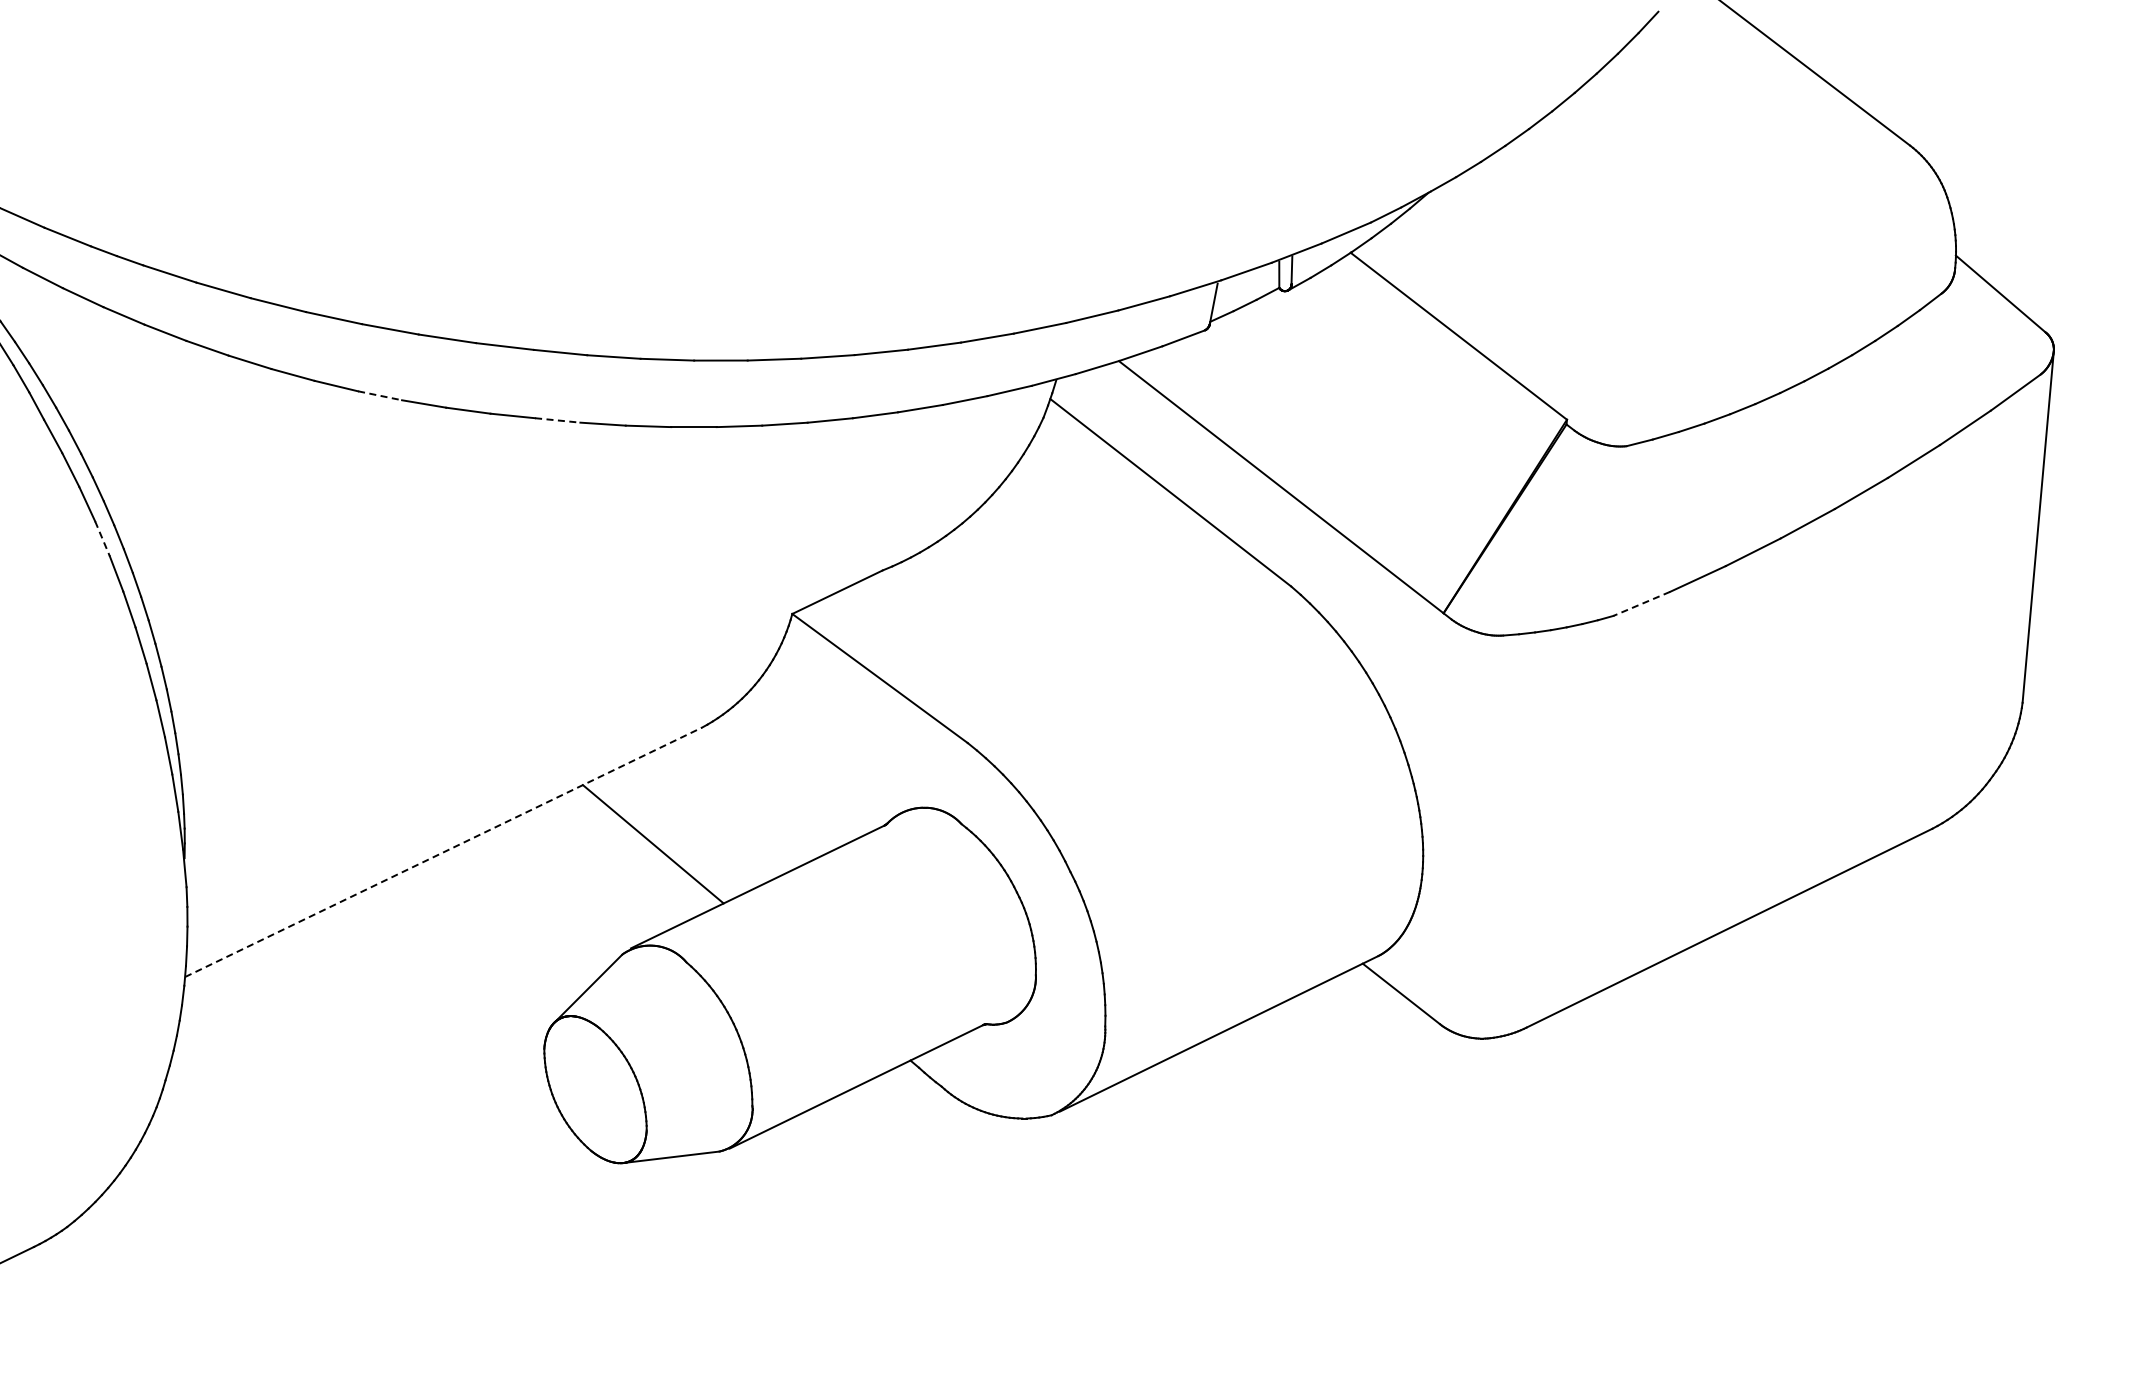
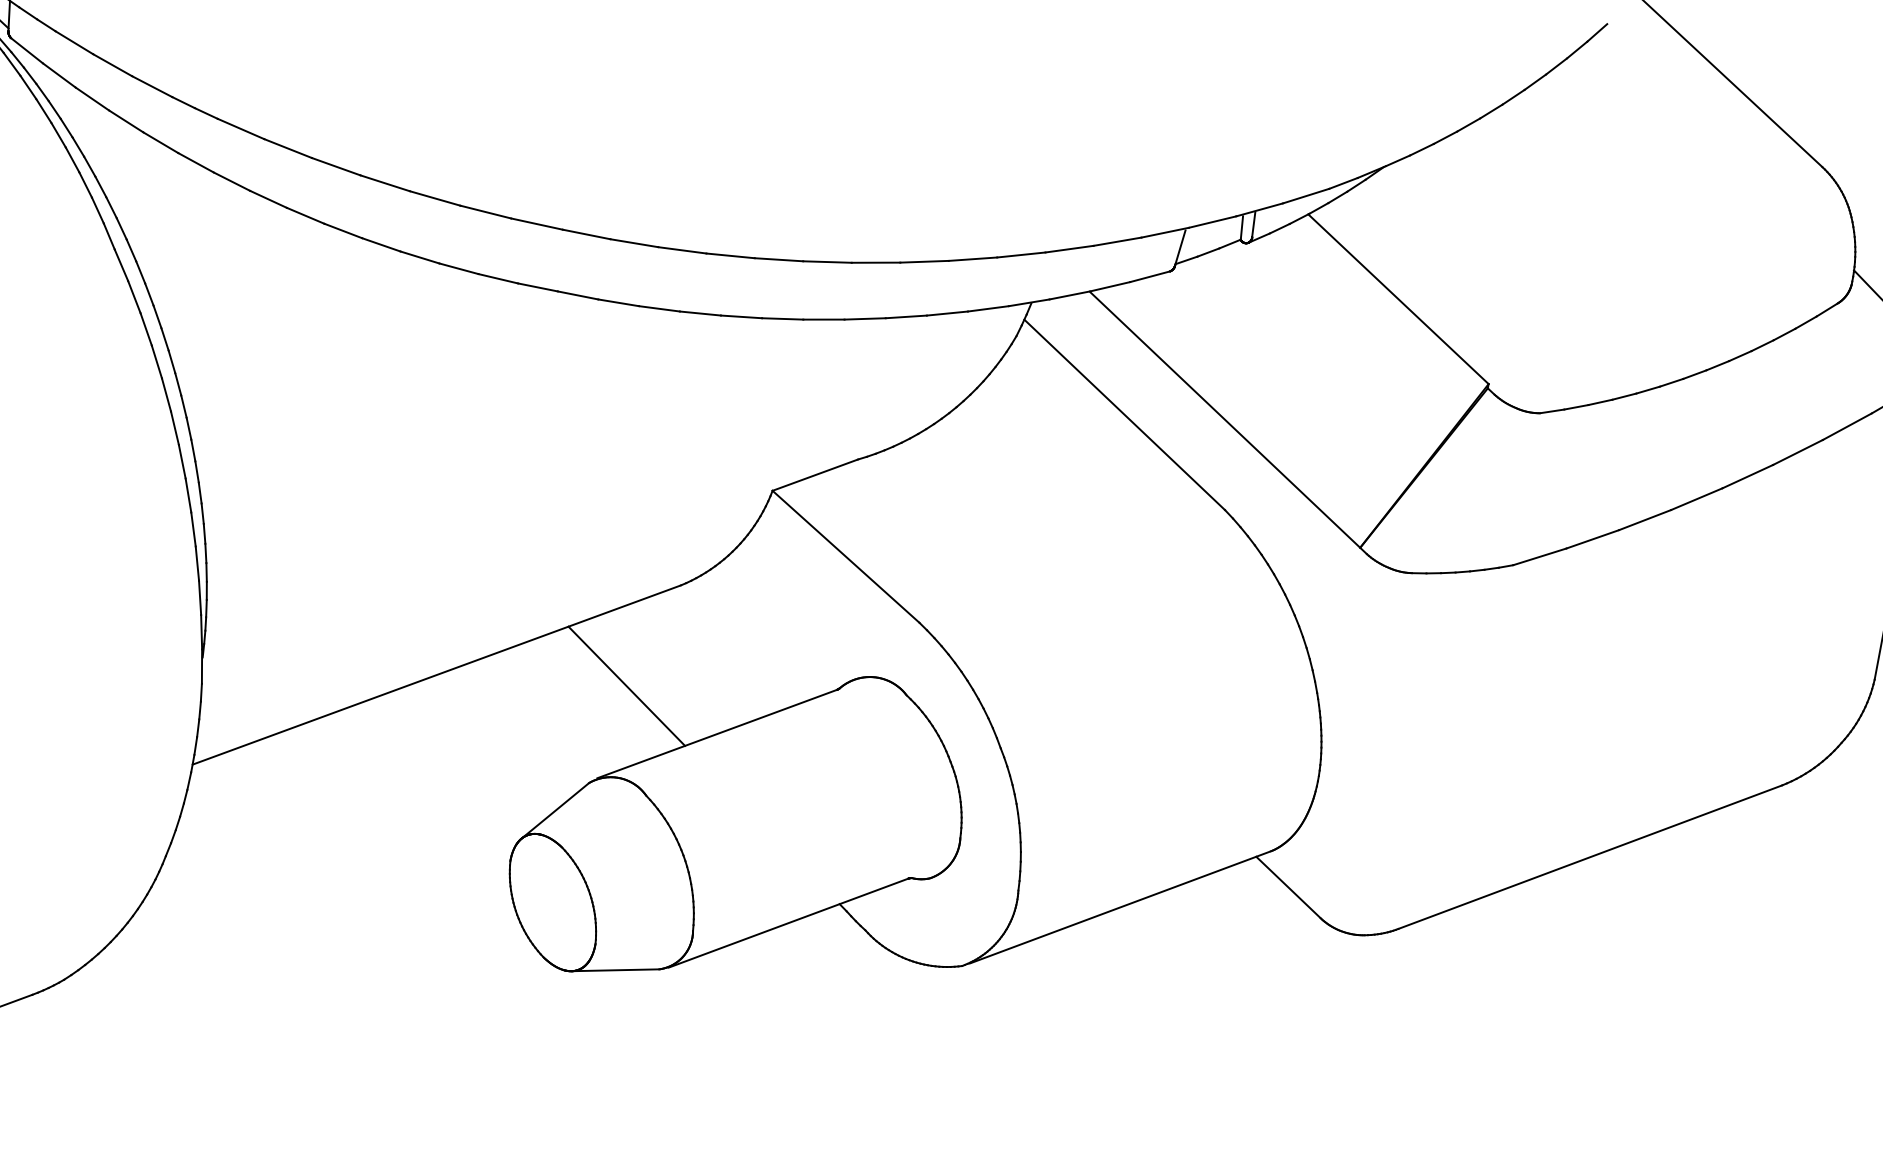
line: (380, 395) -> (420, 257), dashed -> solid
line: (557, 420) -> (577, 295), dashed -> solid
line: (102, 538) -> (156, 361), dashed -> solid
line: (1641, 603) -> (1539, 556), dashed -> solid
line: (443, 852) -> (436, 675), dashed -> solid

